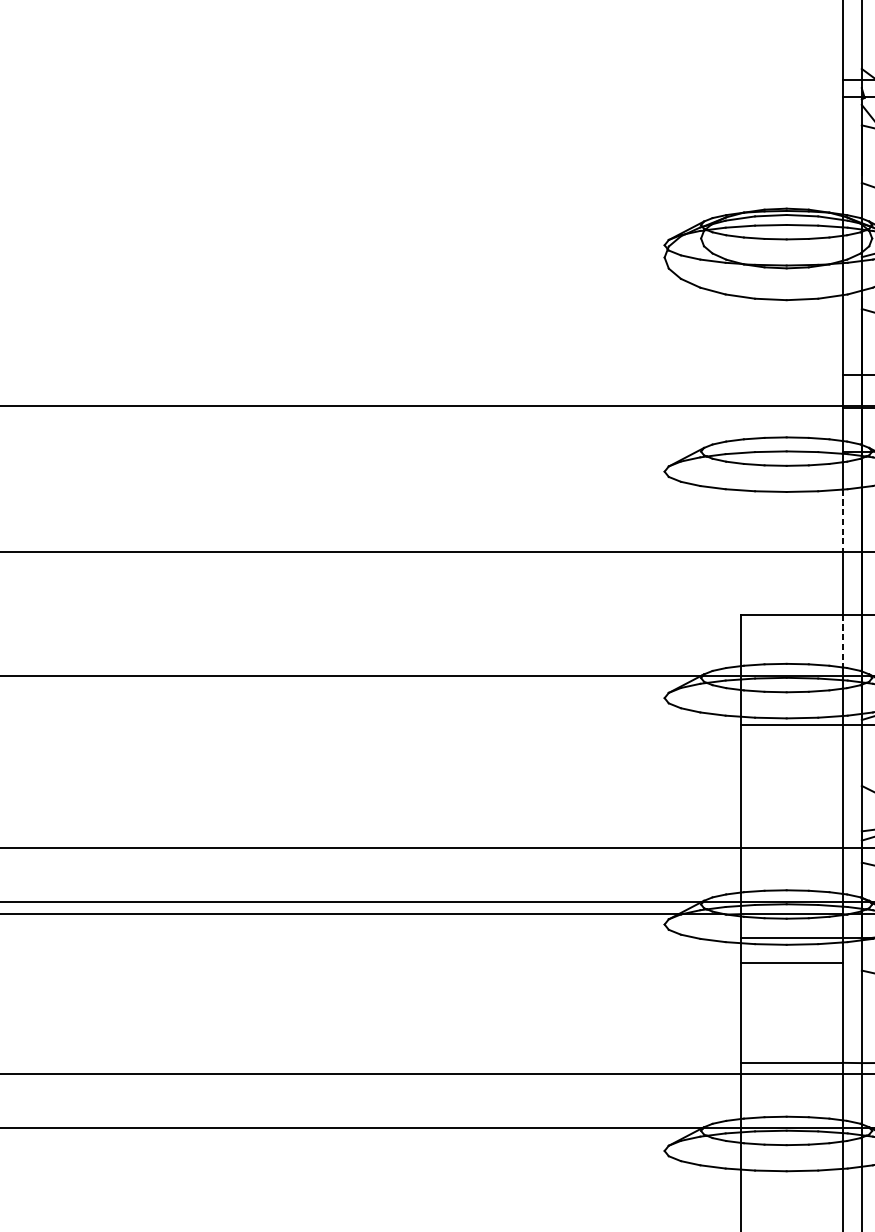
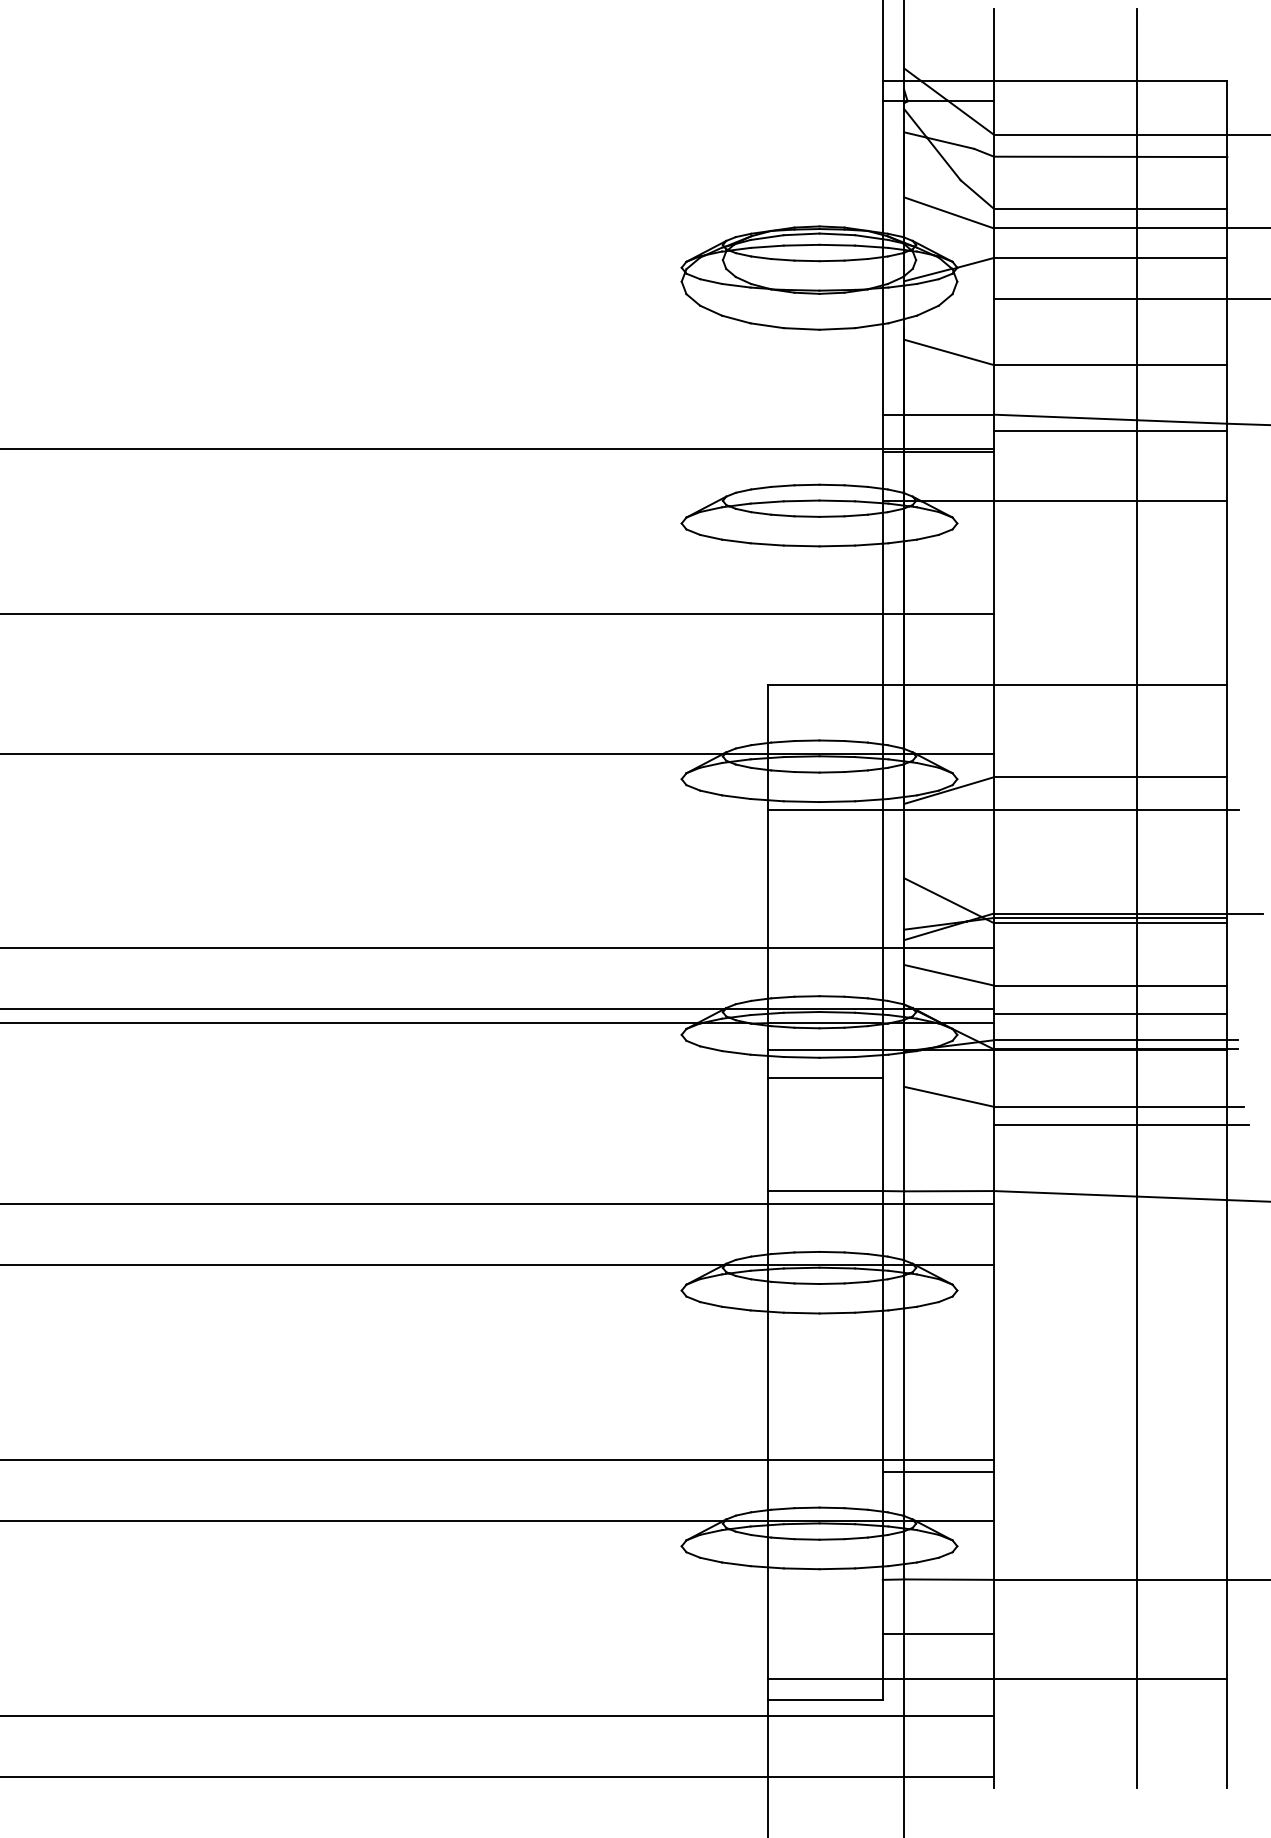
line: (842, 521) -> (882, 579), dashed -> solid
line: (842, 640) -> (882, 714), dashed -> solid

